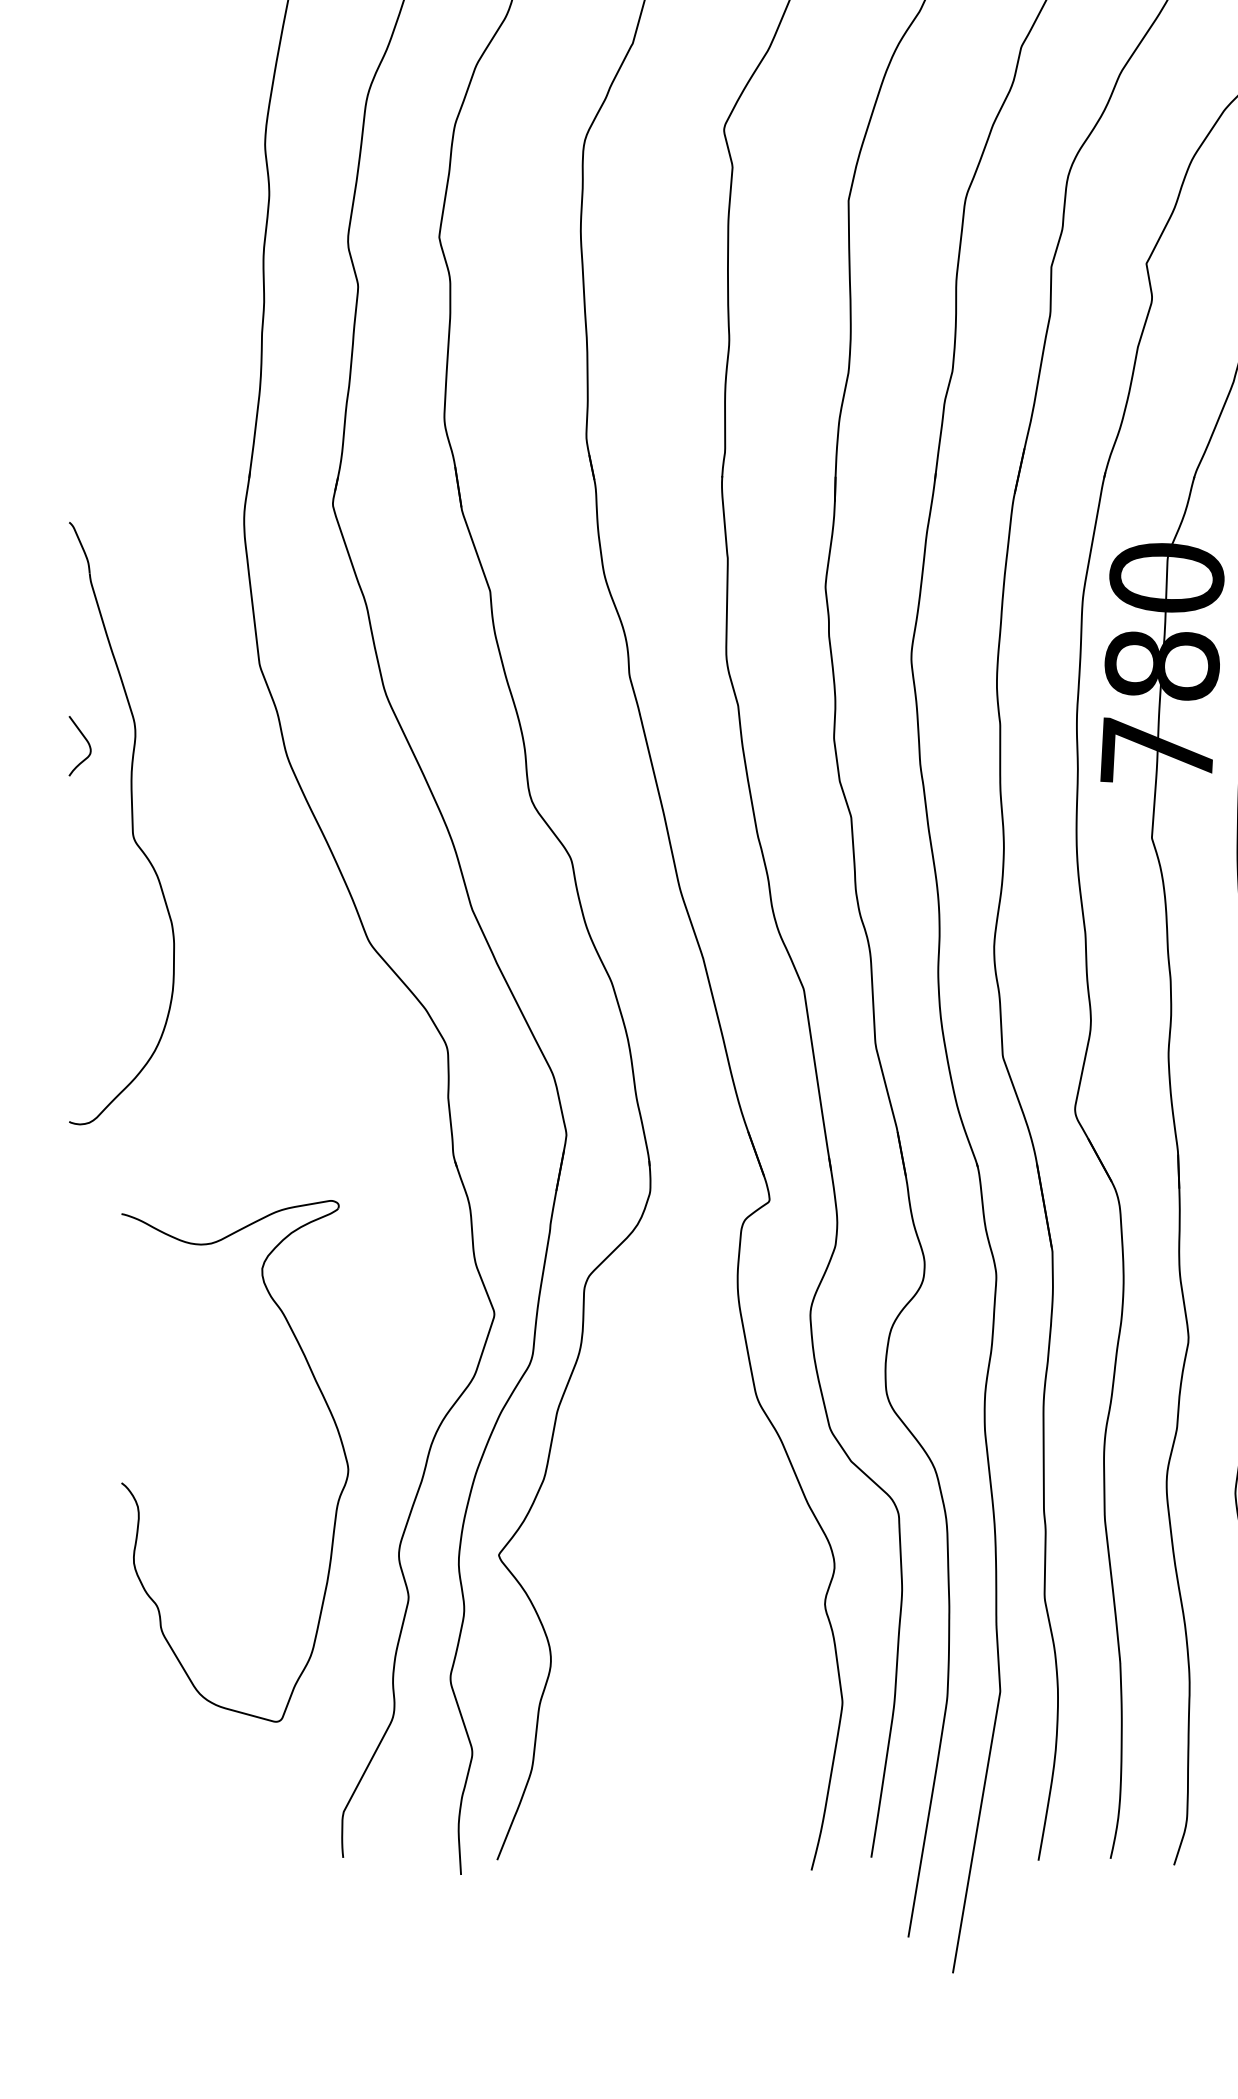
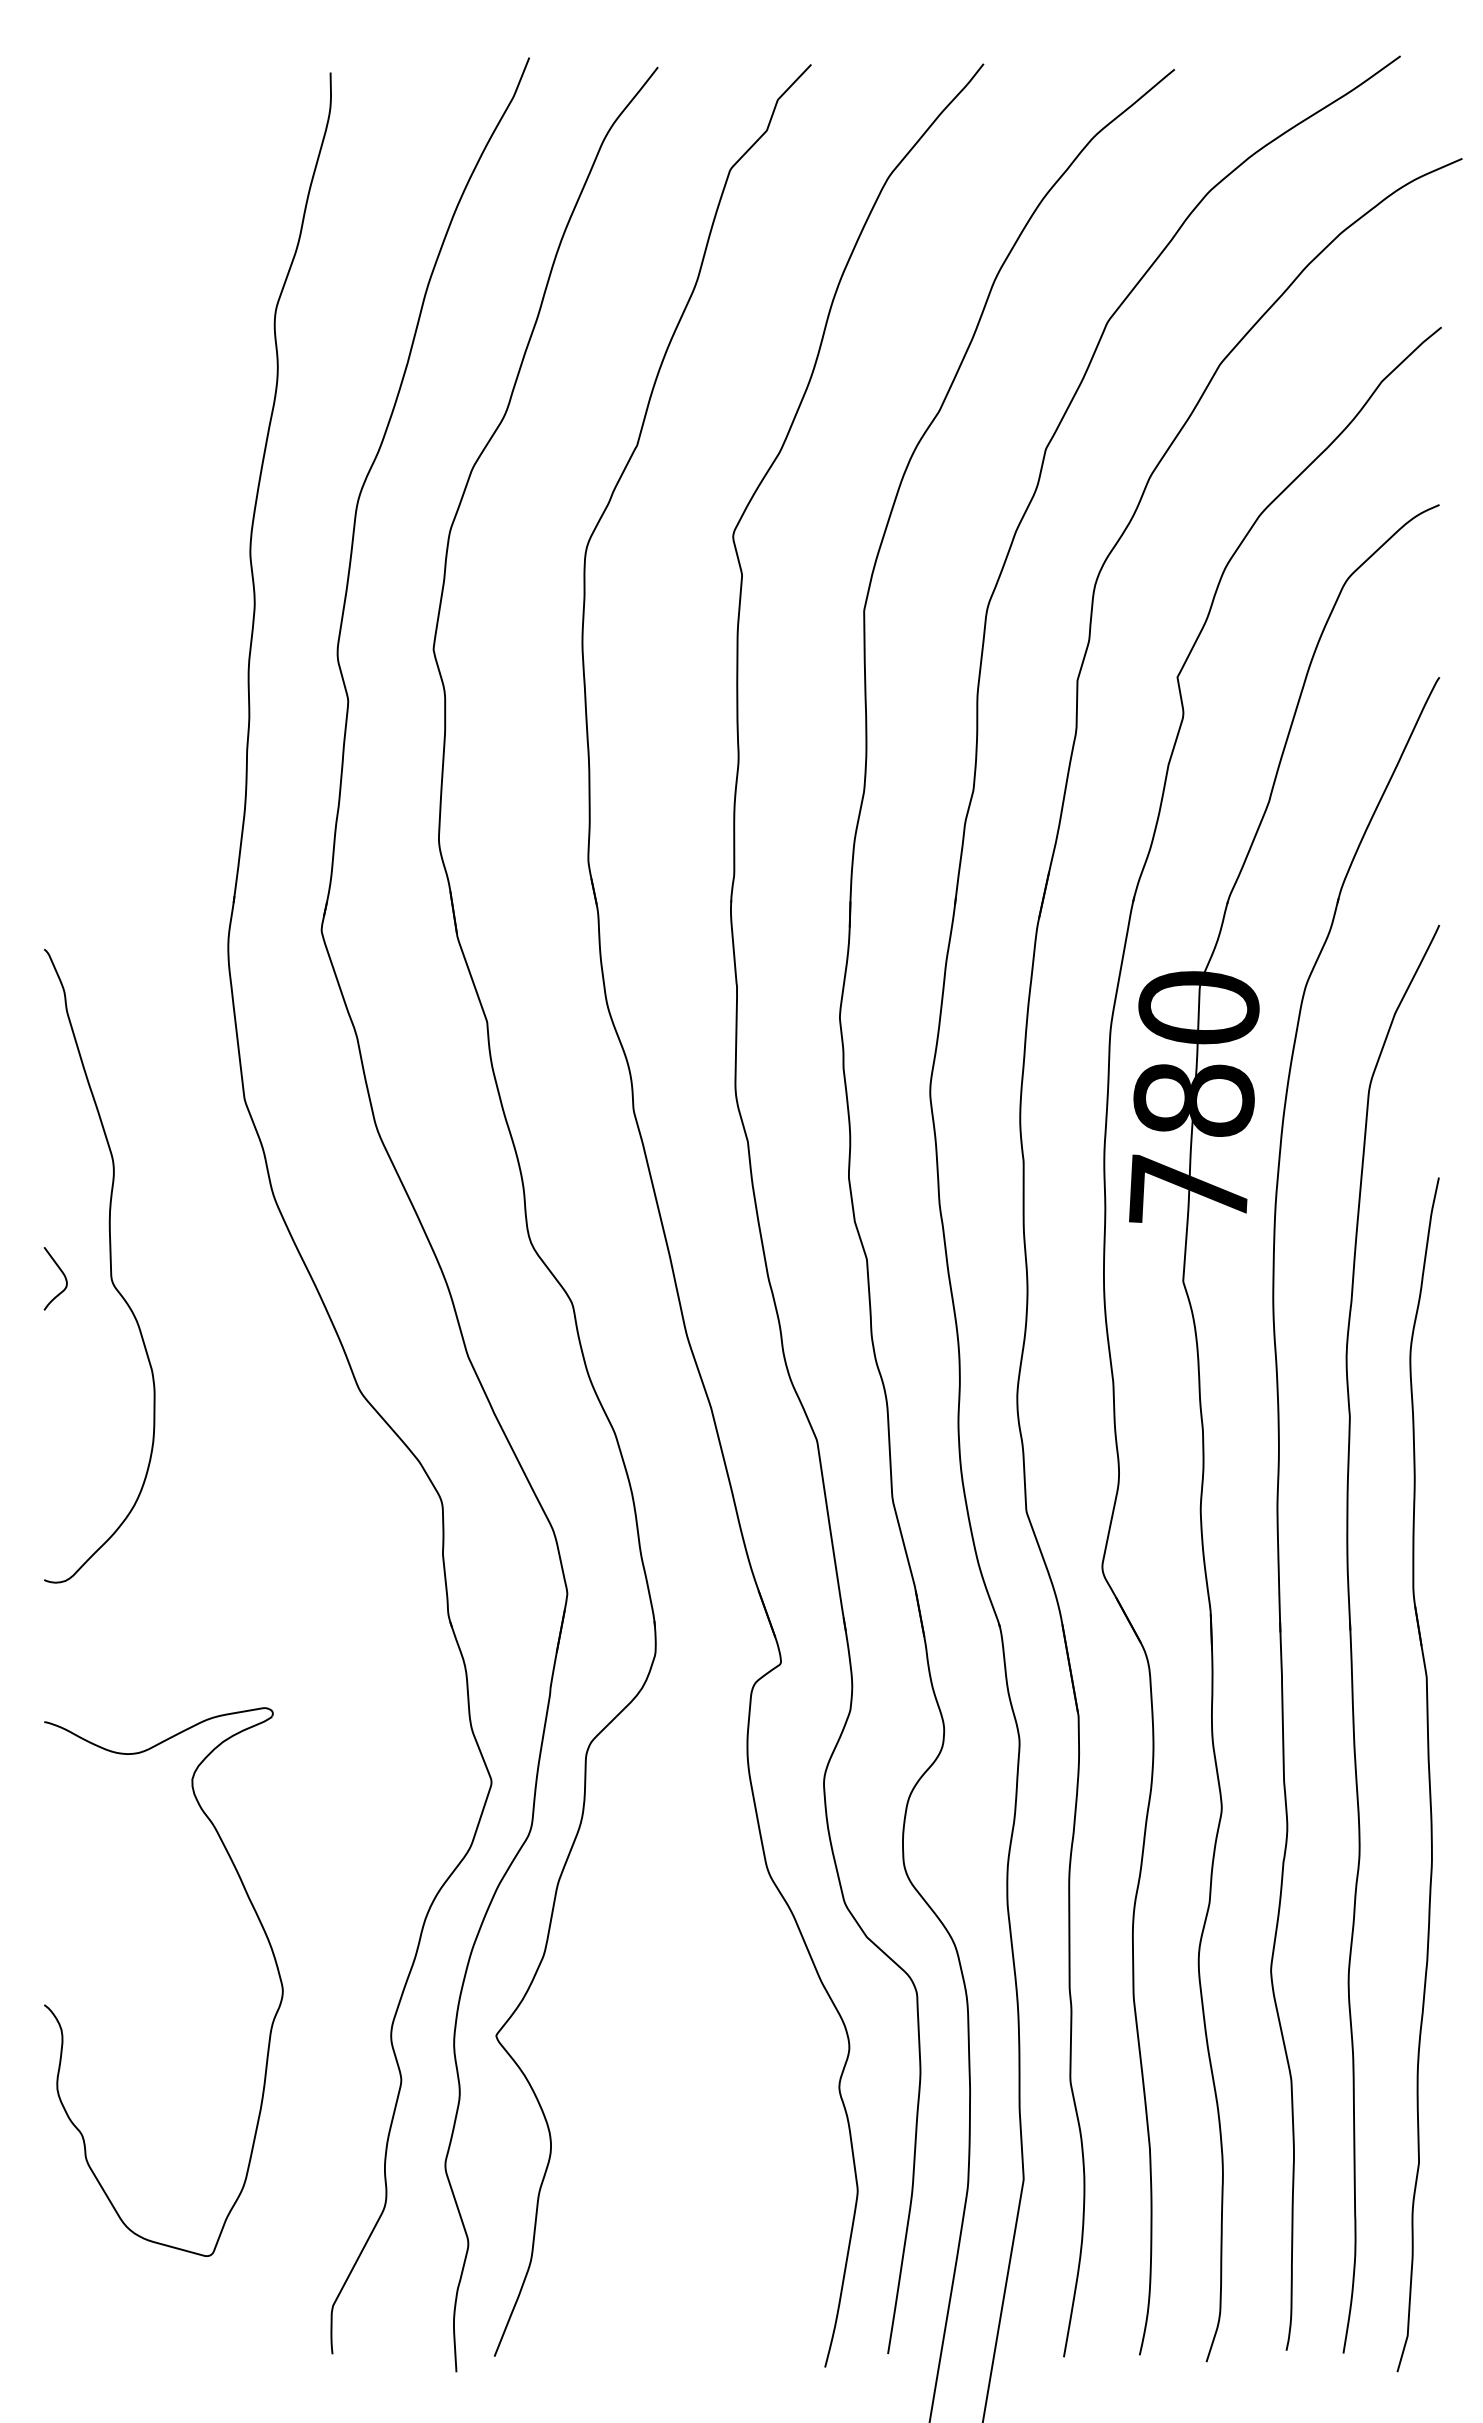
curve: (86, 742) -> (62, 1274), moved
part: (136, 1500) -> (60, 2023), moved

